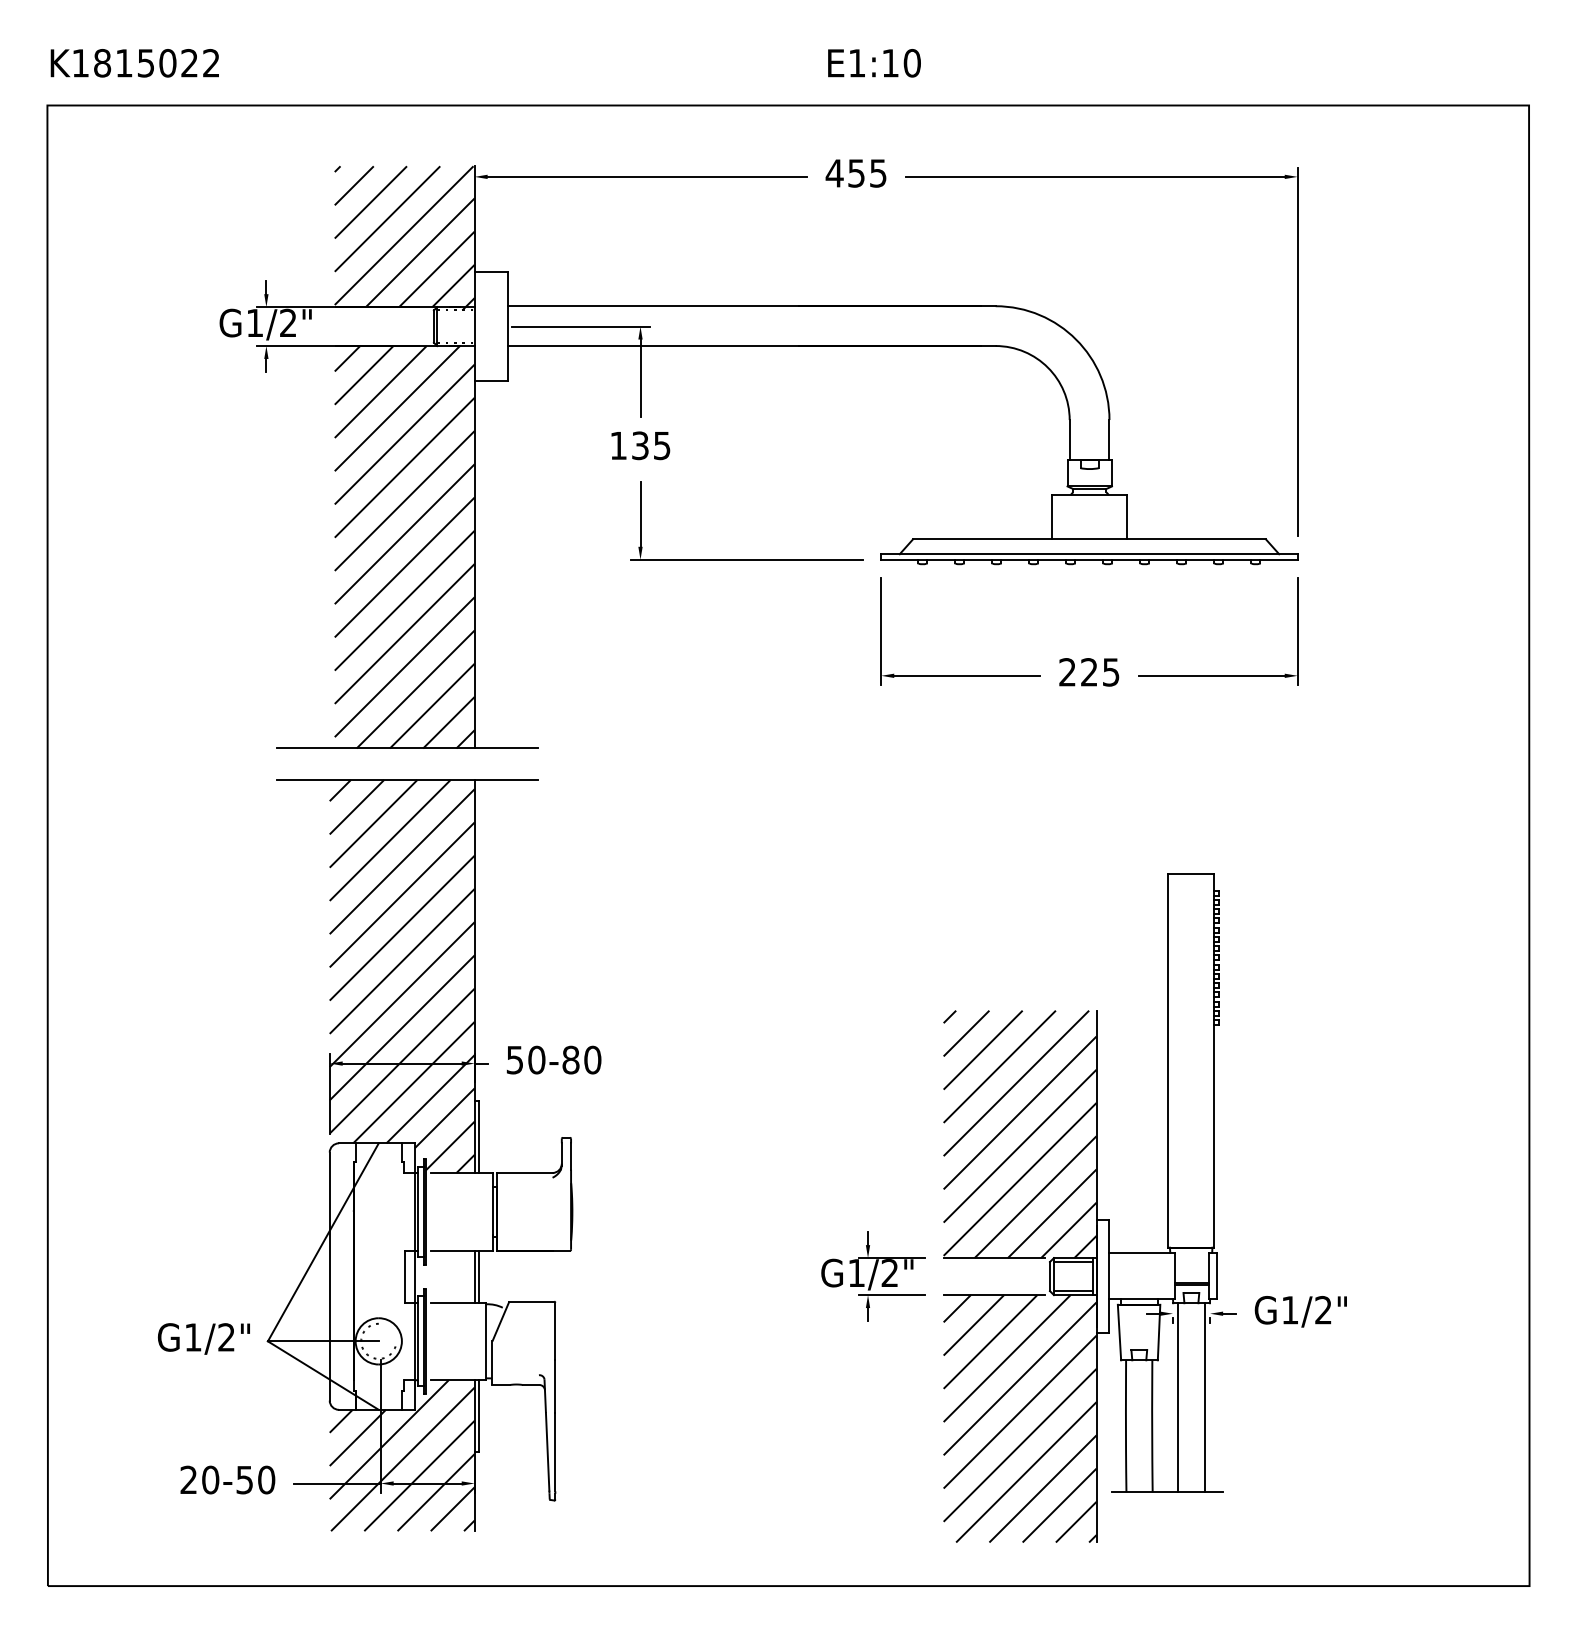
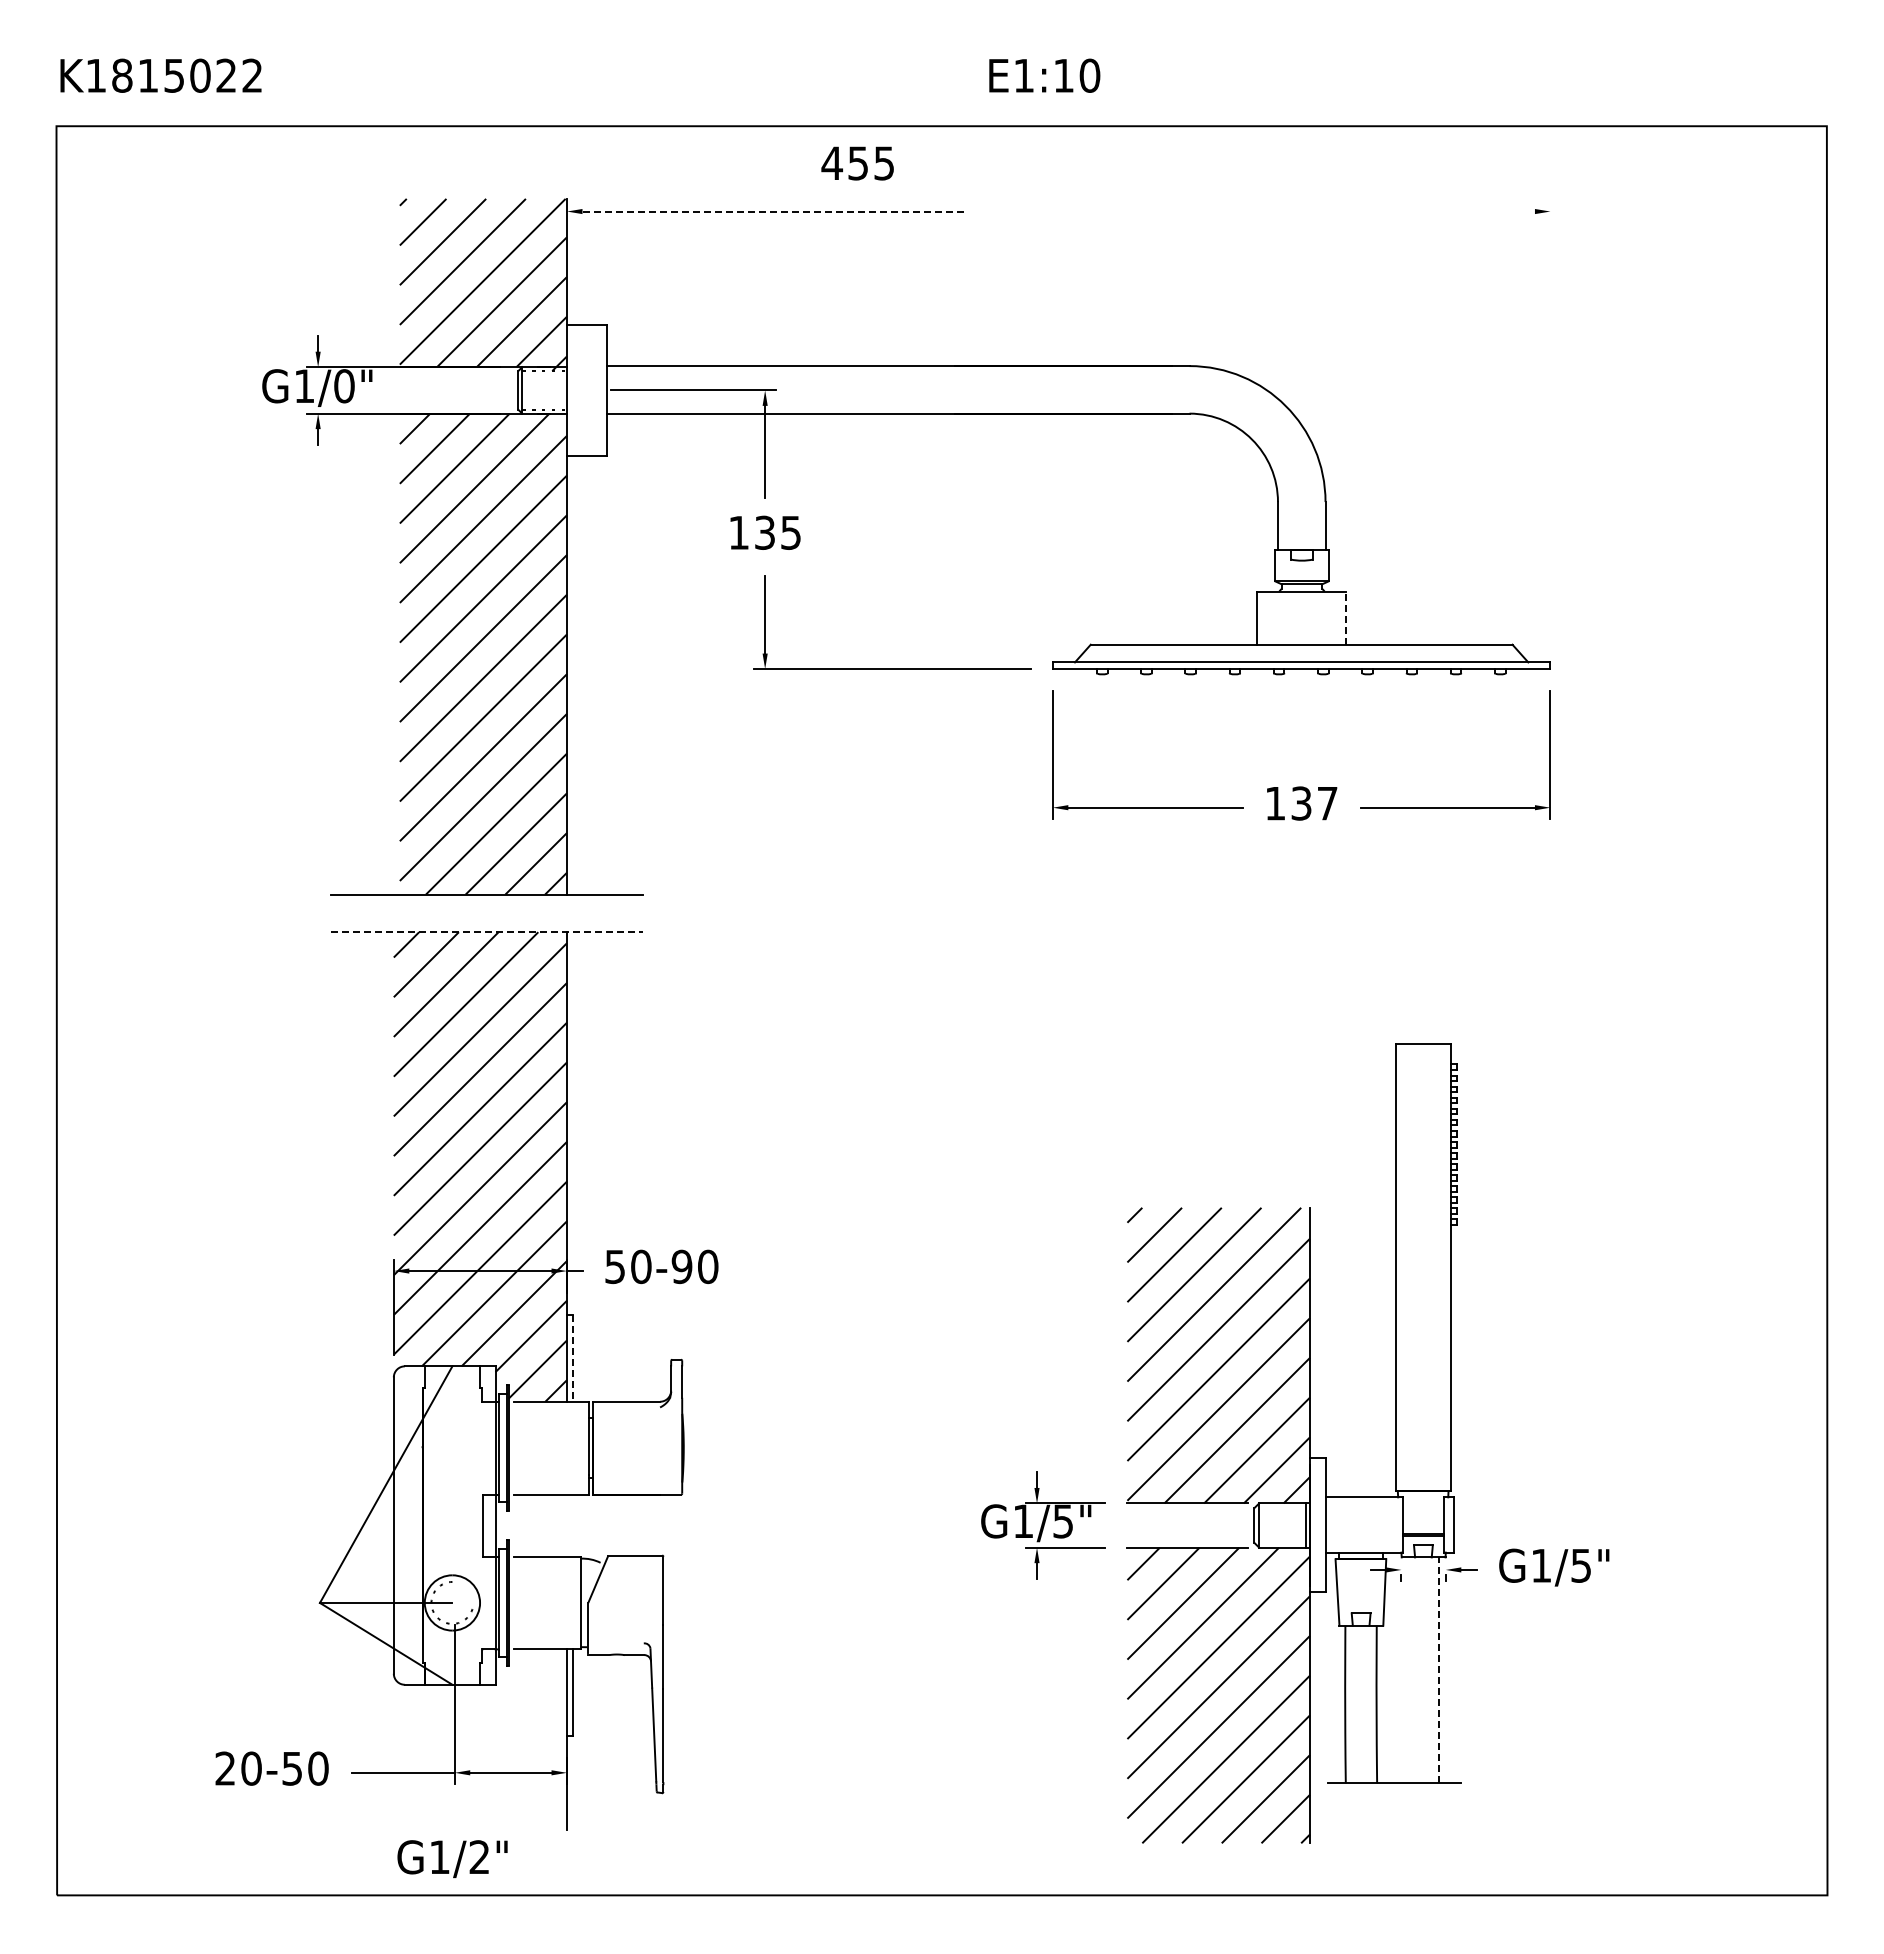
text: (855, 173) -> (857, 163), moved
line: (647, 176) -> (773, 211), solid -> dashed
line: (1095, 176) -> (1308, 211), removed
text: (288, 323) -> (344, 386), G1/2" -> G1/0"
line: (1297, 351) -> (1550, 420), removed
line: (1126, 517) -> (1345, 618), solid -> dashed
text: (1089, 672) -> (1301, 803), 225 -> 137
line: (408, 780) -> (487, 932), solid -> dashed
text: (570, 1059) -> (681, 1266), 50-80 -> 50-90
line: (479, 1137) -> (572, 1359), solid -> dashed
line: (1073, 1262) -> (1282, 1508), removed
text: (889, 1273) -> (1062, 1521), G1/2" -> G1/5"
line: (475, 1276) -> (567, 1525), removed
line: (479, 1276) -> (572, 1525), removed
line: (1073, 1290) -> (1282, 1542), removed
text: (1322, 1310) -> (1580, 1565), G1/2" -> G1/5"
text: (203, 1338) -> (452, 1858), moved
line: (1178, 1397) -> (1407, 1670), removed
line: (1204, 1397) -> (1439, 1669), solid -> dashed
hatch: (402, 1455) -> (480, 1739), removed

